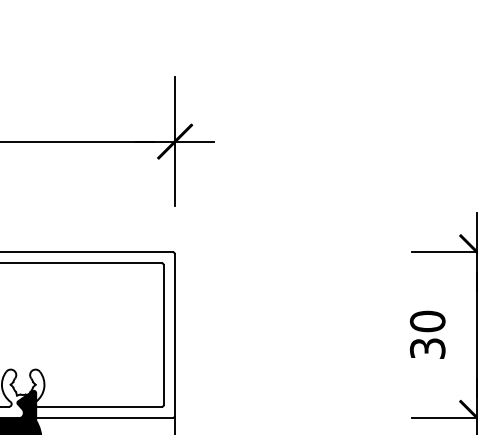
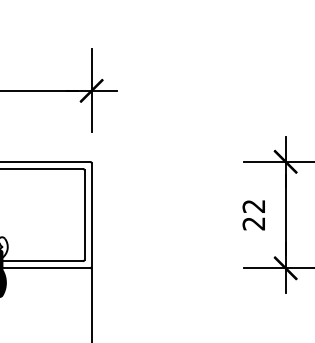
text: (427, 334) -> (253, 214), 30 -> 22

